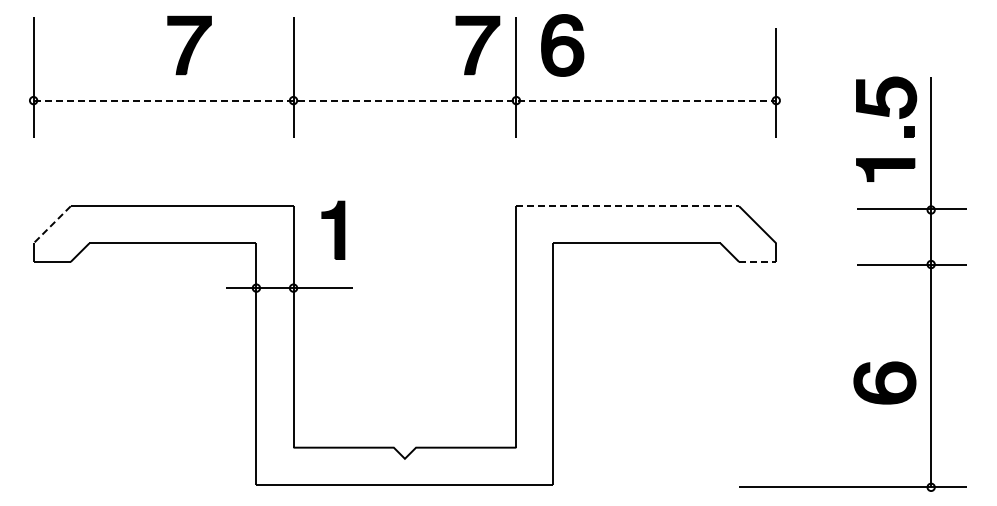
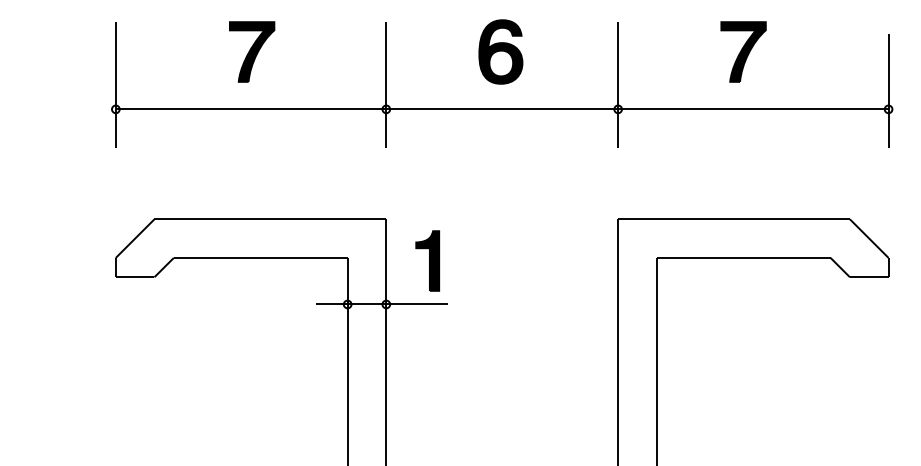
part: (189, 45) -> (252, 52), moved
part: (477, 45) -> (743, 52), moved
part: (562, 45) -> (500, 52), moved
line: (405, 100) -> (502, 109), dashed -> solid
line: (628, 206) -> (734, 219), dashed -> solid
line: (51, 225) -> (134, 239), dashed -> solid
part: (333, 229) -> (427, 260), moved
line: (757, 261) -> (869, 276), dashed -> solid

